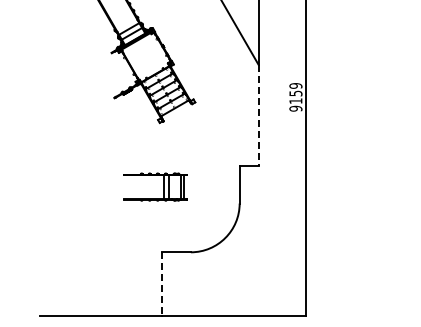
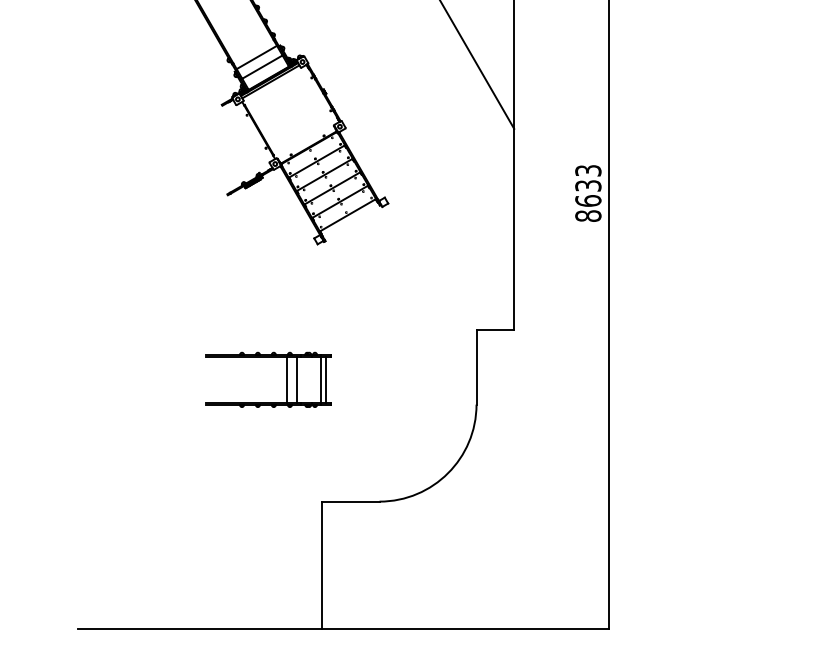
text: (295, 97) -> (587, 193), 9159 -> 8633
line: (258, 115) -> (513, 229), dashed -> solid
part: (163, 186) -> (285, 378), moved
line: (162, 284) -> (323, 565), dashed -> solid

